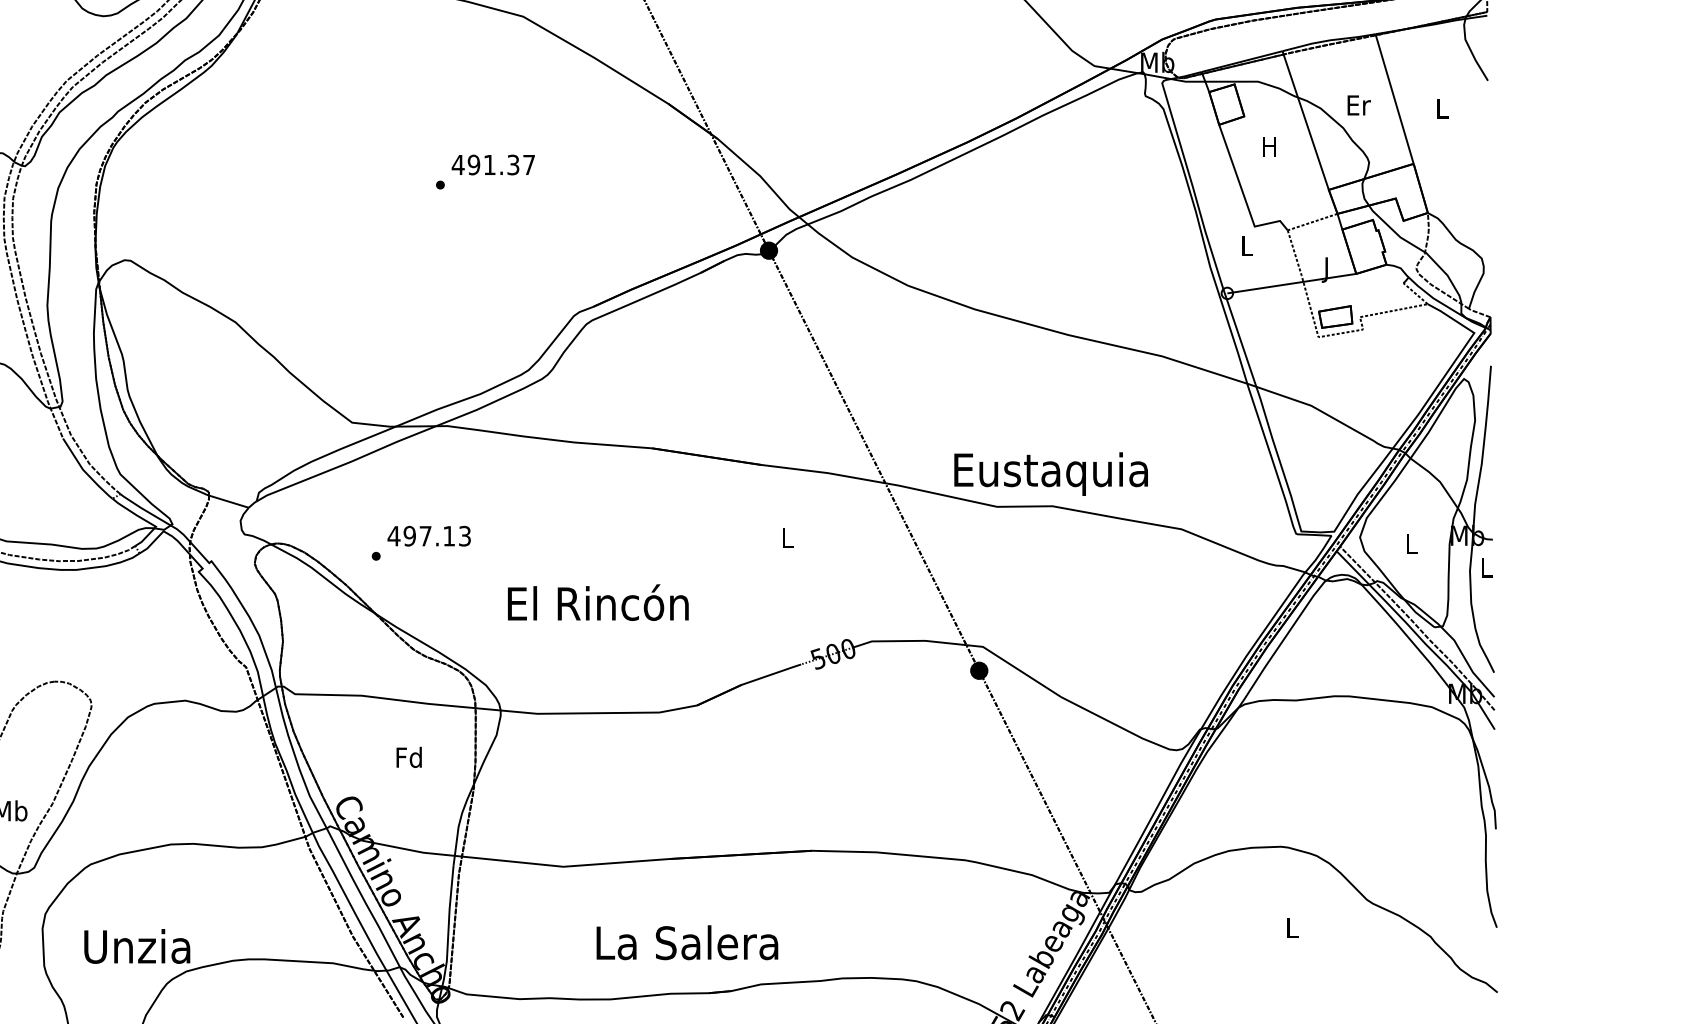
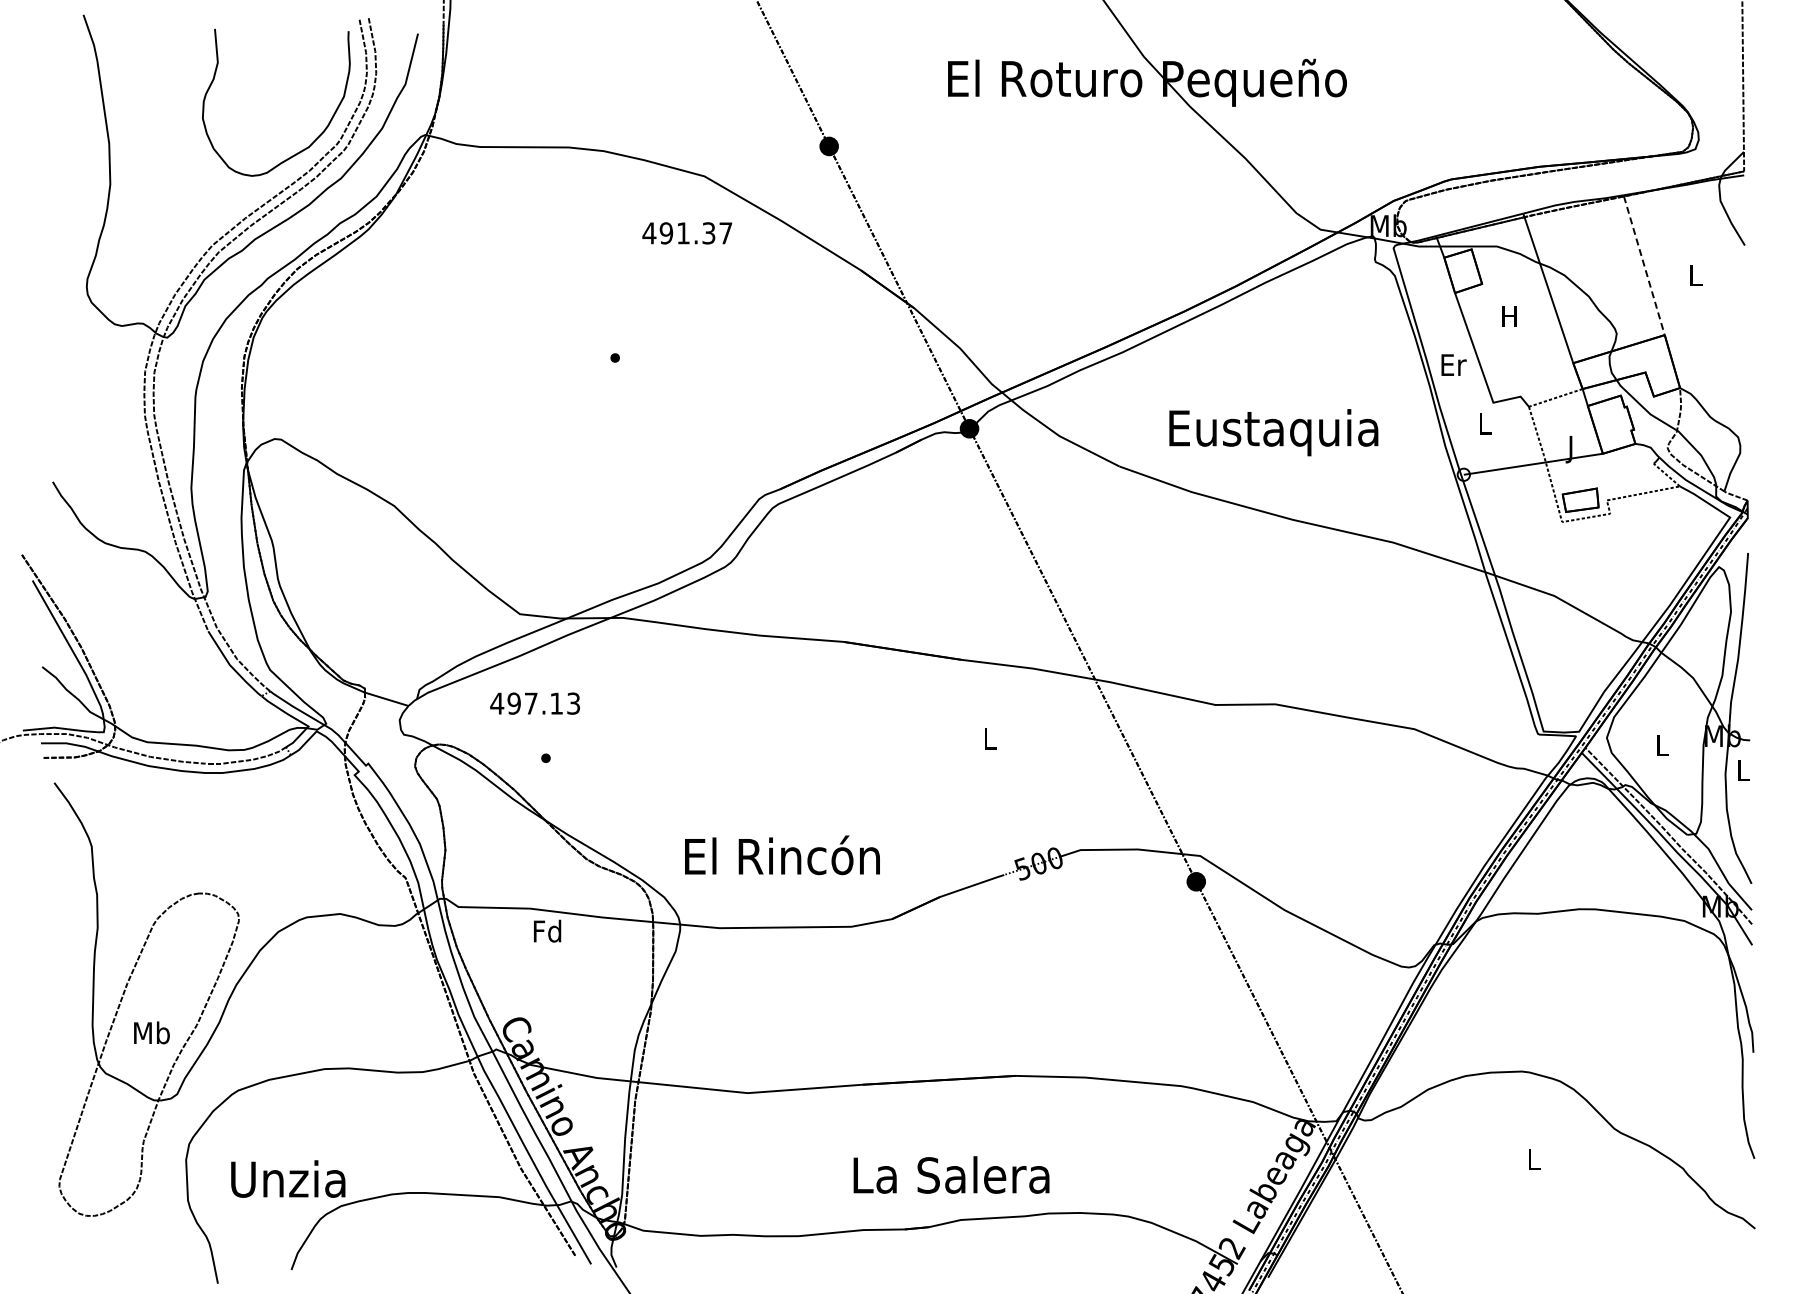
line: (1394, 100) -> (1644, 266), solid -> dashed
text: (1358, 104) -> (1453, 364), moved
text: (493, 165) -> (687, 233), moved
text: (1050, 473) -> (1273, 432), moved
text: (428, 536) -> (534, 703), moved
text: (598, 602) -> (782, 855), moved
text: (409, 756) -> (547, 930), moved
text: (687, 942) -> (951, 1174), moved

